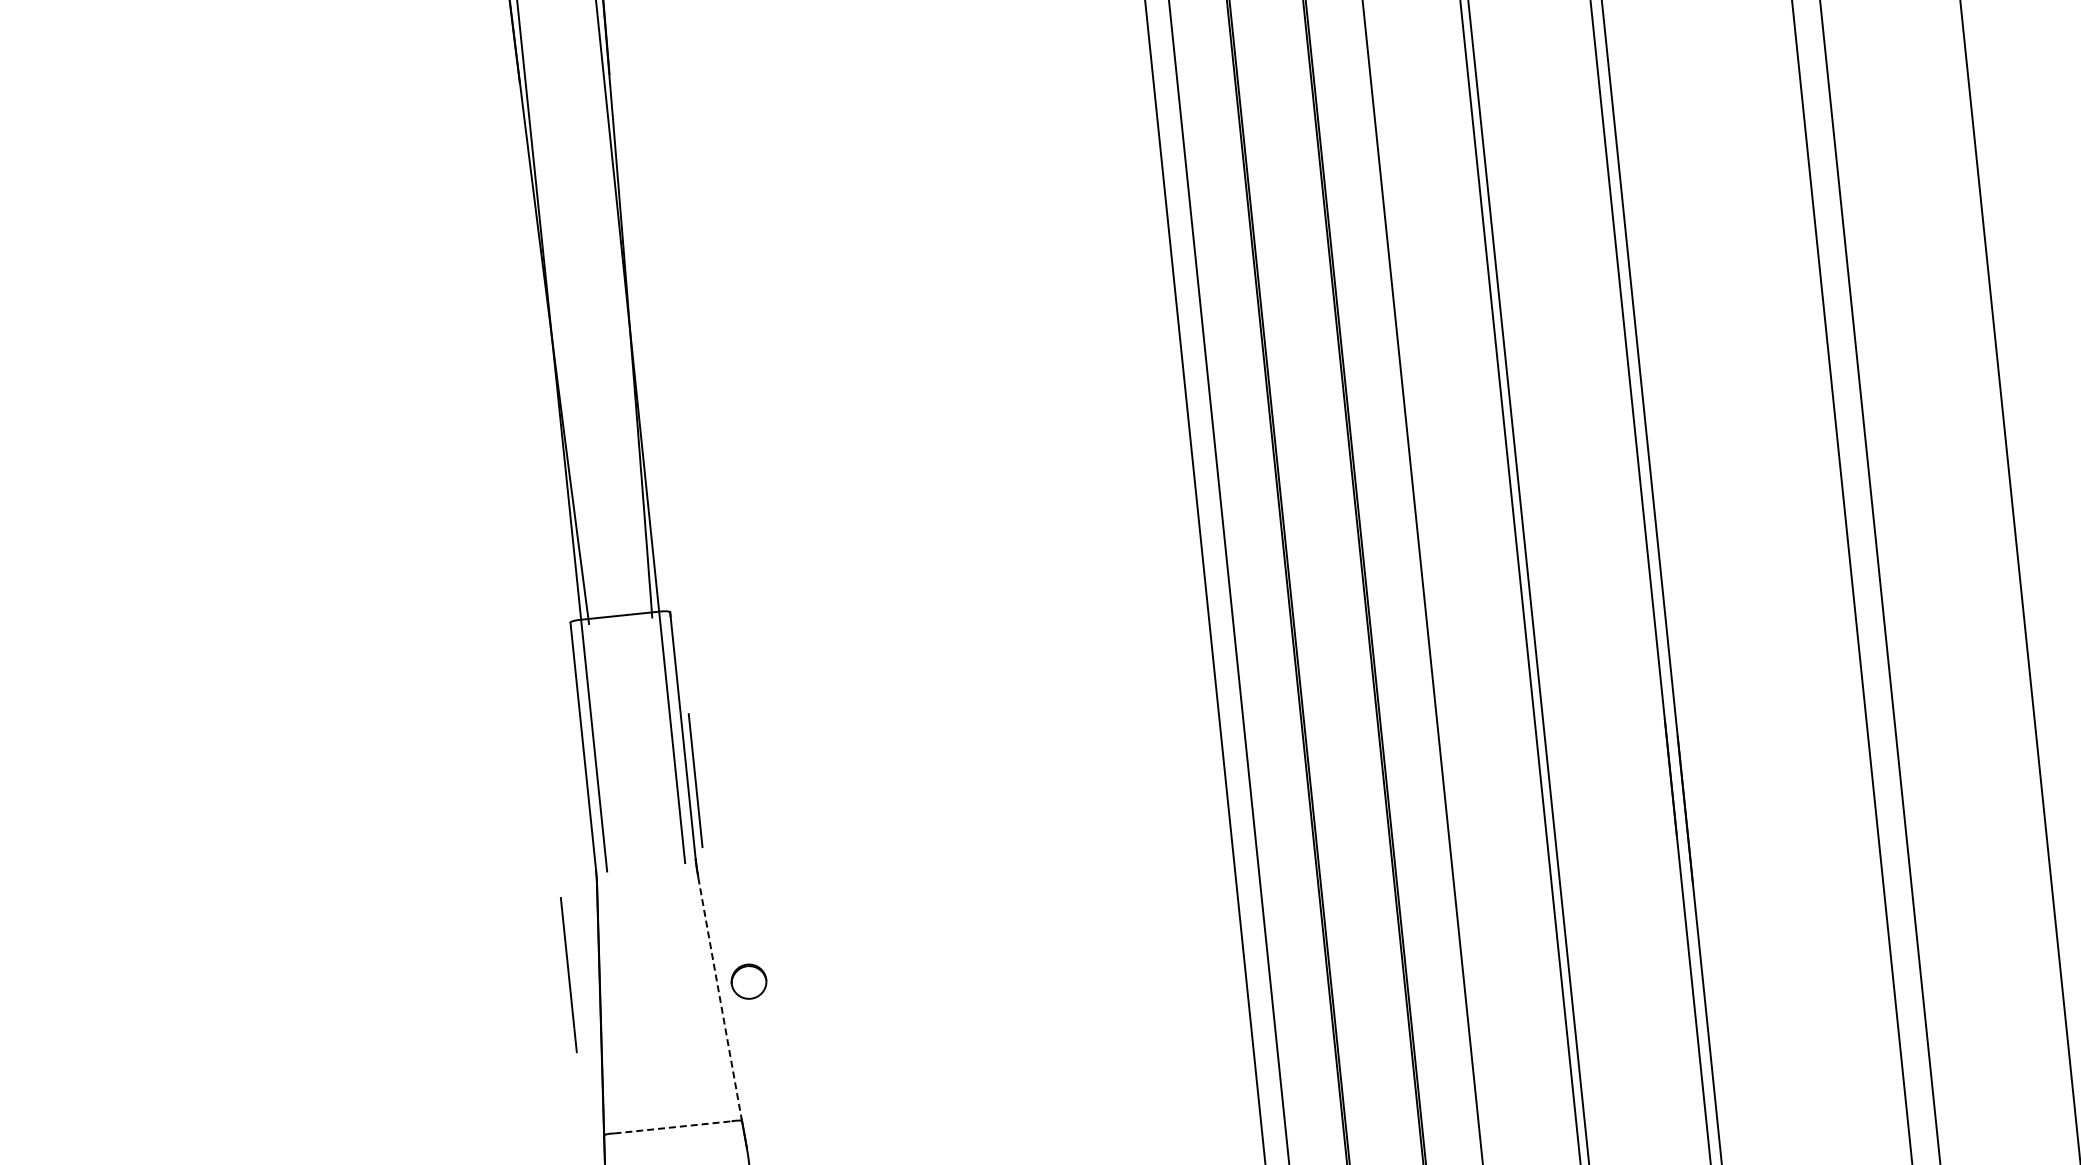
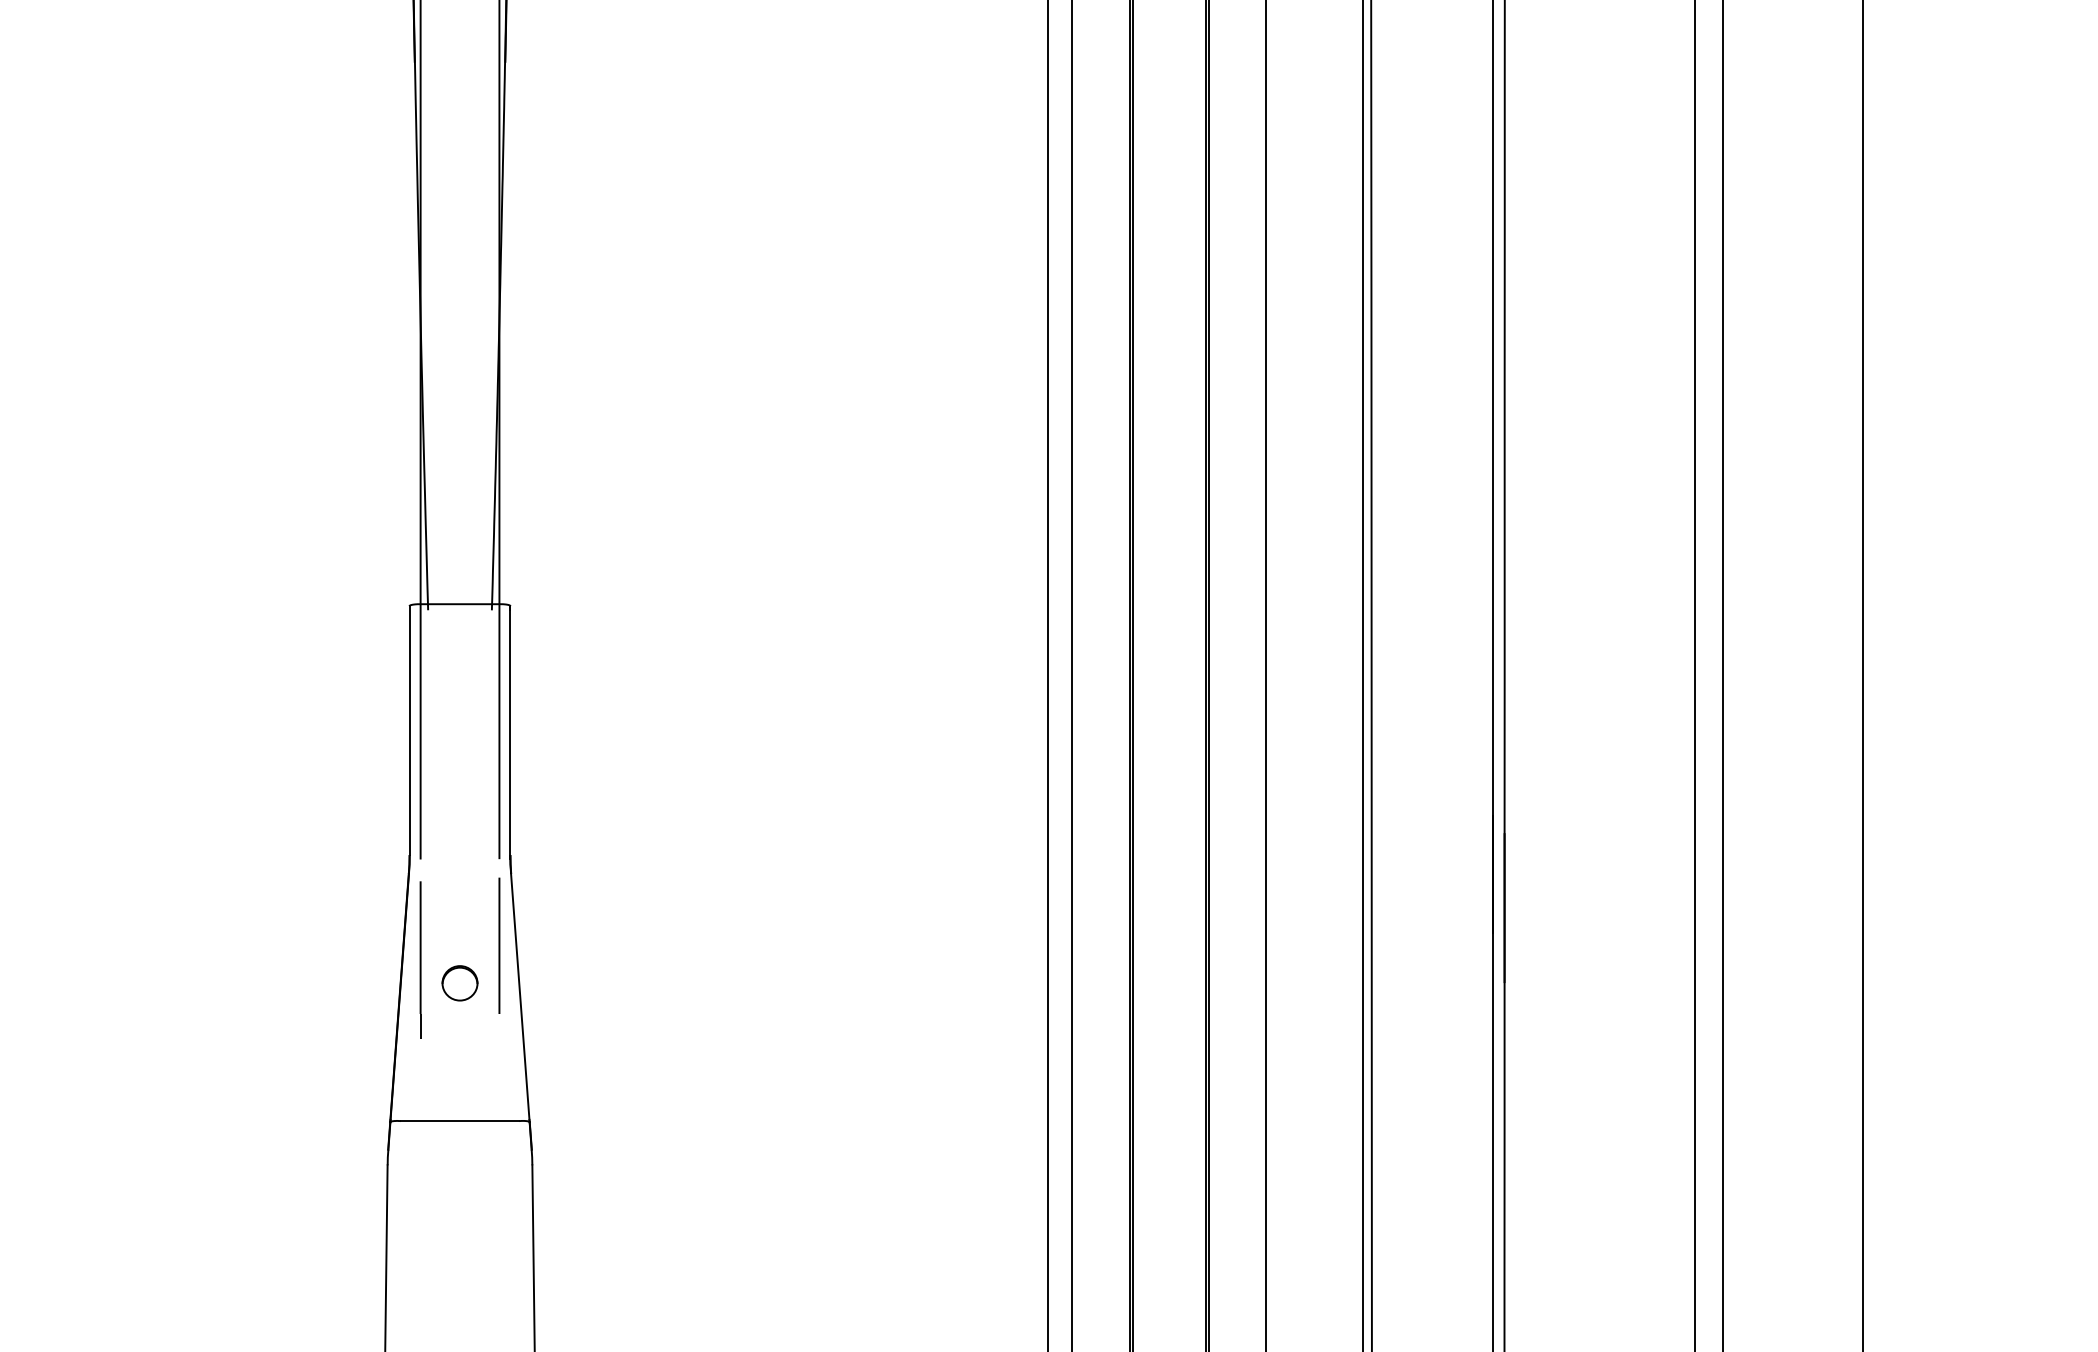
line: (695, 780) -> (499, 945), moved
line: (568, 974) -> (420, 959), moved
part: (748, 981) -> (459, 983), moved
line: (720, 999) -> (520, 998), dashed -> solid
line: (673, 1127) -> (460, 1121), dashed -> solid

